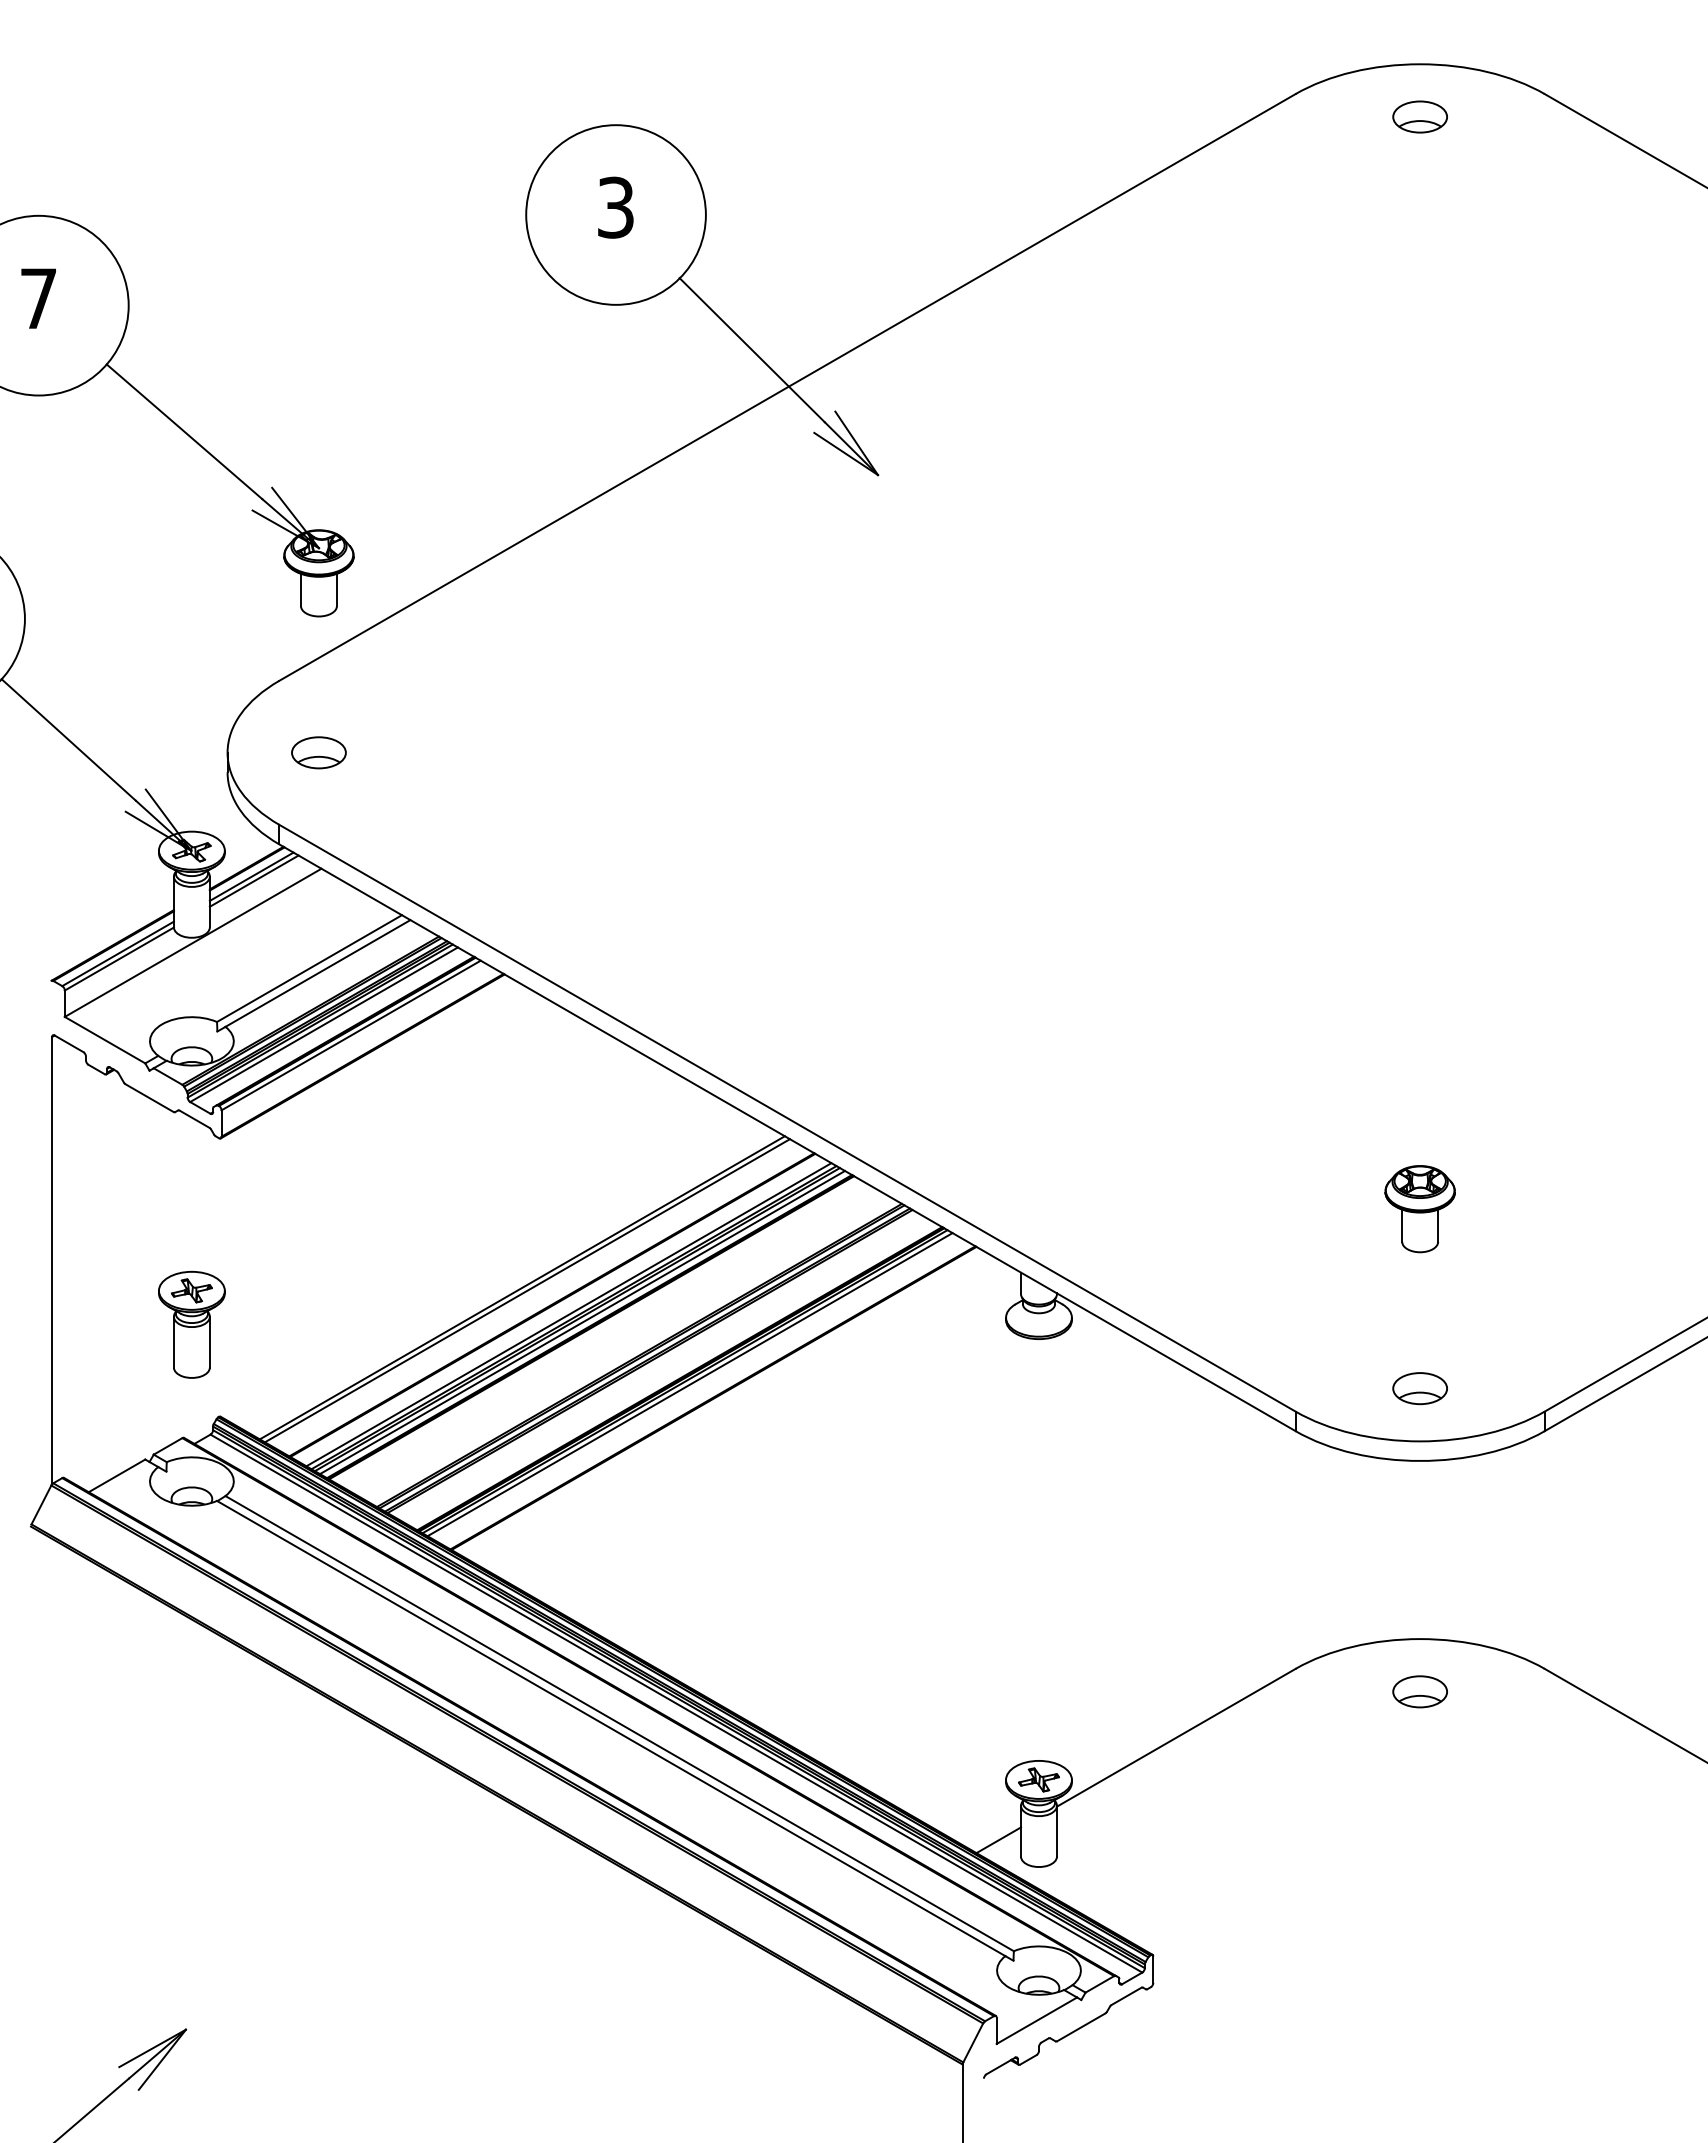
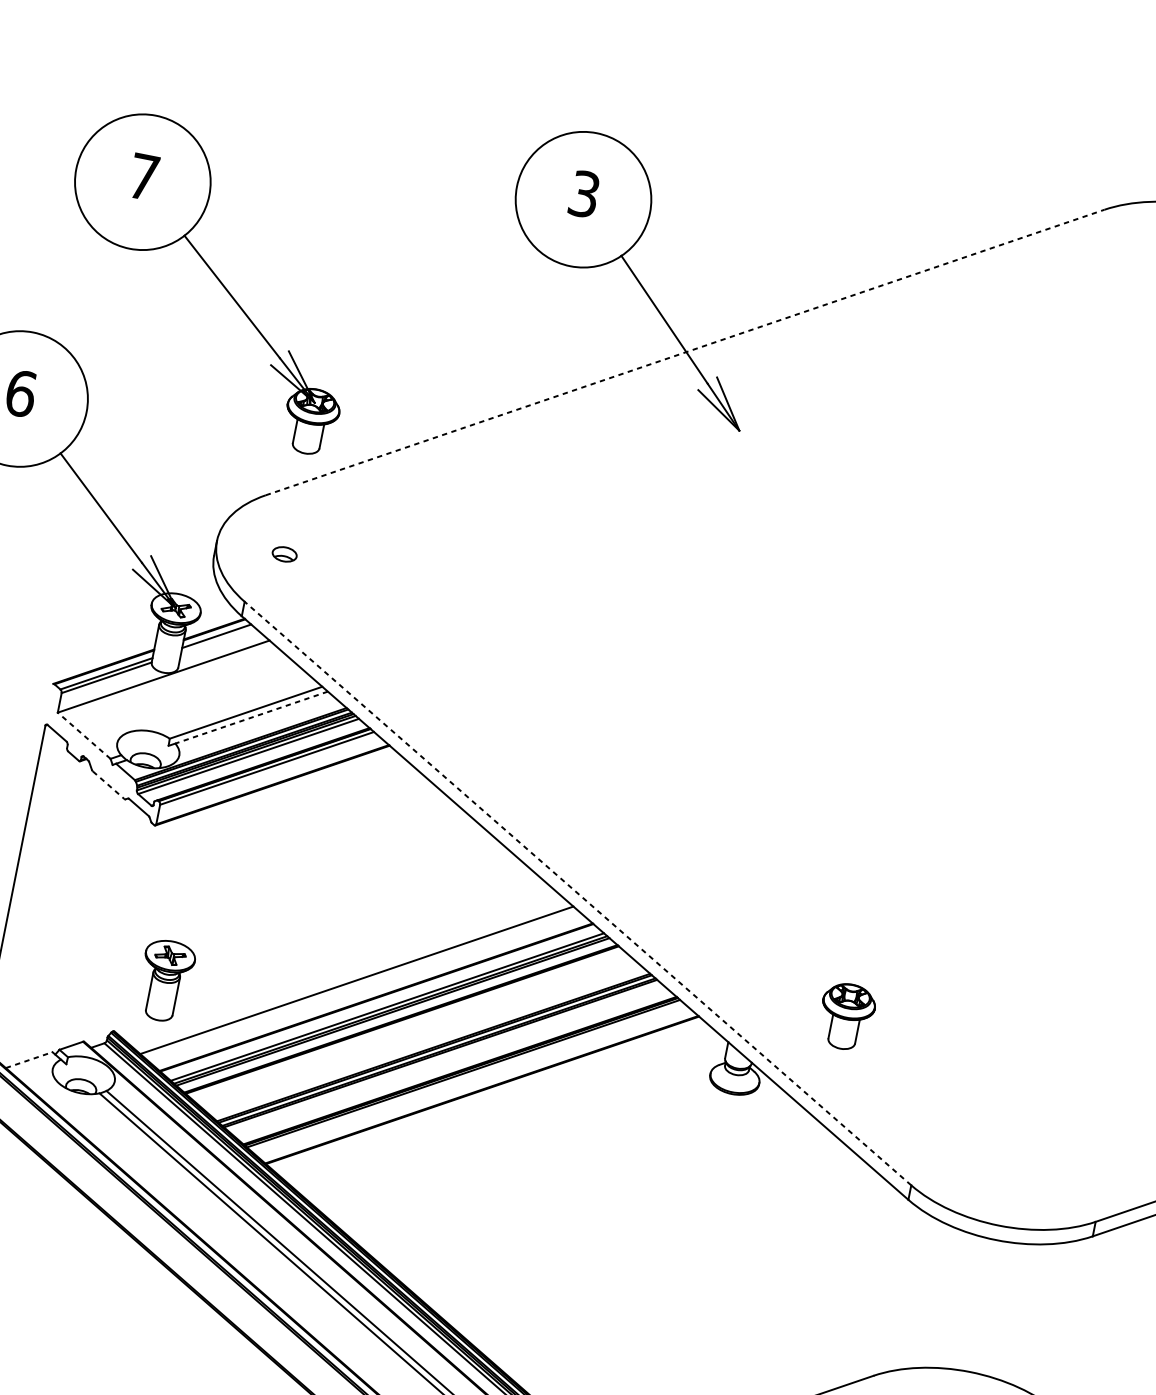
line: (787, 387) -> (685, 352), solid -> dashed
part: (318, 752) -> (284, 554), size x0.6
line: (253, 880) -> (217, 639), removed
line: (317, 973) -> (251, 717), solid -> dashed
line: (104, 1039) -> (83, 735), solid -> dashed
line: (149, 1098) -> (108, 785), solid -> dashed
line: (787, 1118) -> (578, 893), solid -> dashed
part: (1419, 1209) -> (846, 1016), moved
line: (526, 1290) -> (359, 982), removed
line: (582, 1322) -> (396, 1014), removed
part: (191, 1324) -> (165, 980), moved
line: (689, 1384) -> (466, 1076), removed
part: (1419, 1388) -> (1006, 1186), removed
line: (117, 1475) -> (29, 1059), solid -> dashed

